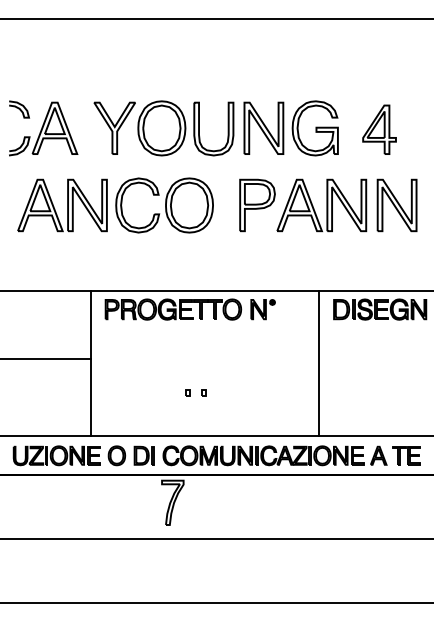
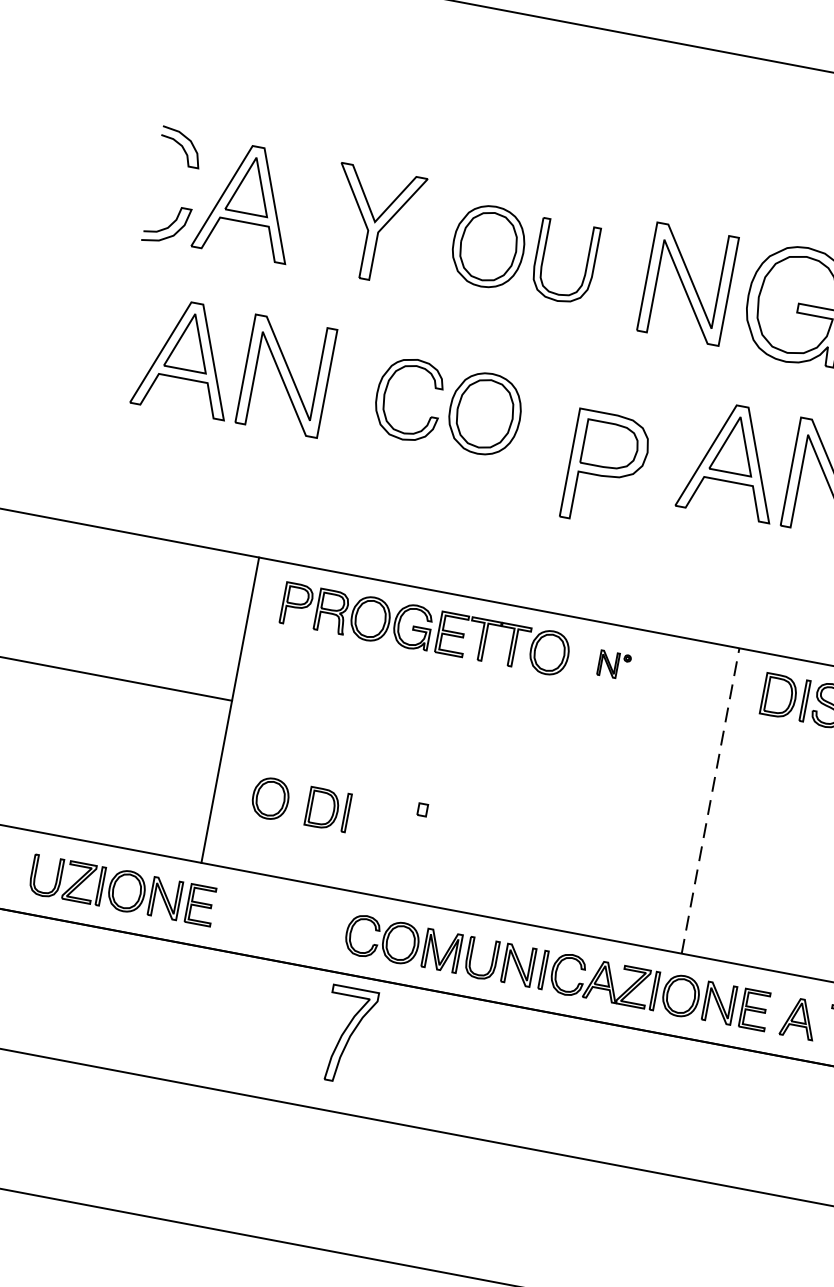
part: (185, 128) -> (523, 253), size x0.7
part: (164, 205) -> (448, 406), size x0.7
part: (257, 205) -> (606, 469), moved
part: (262, 309) -> (613, 664), size x0.6
line: (319, 363) -> (711, 800), solid -> dashed
part: (203, 392) -> (456, 815), removed
part: (130, 455) -> (299, 803), moved

